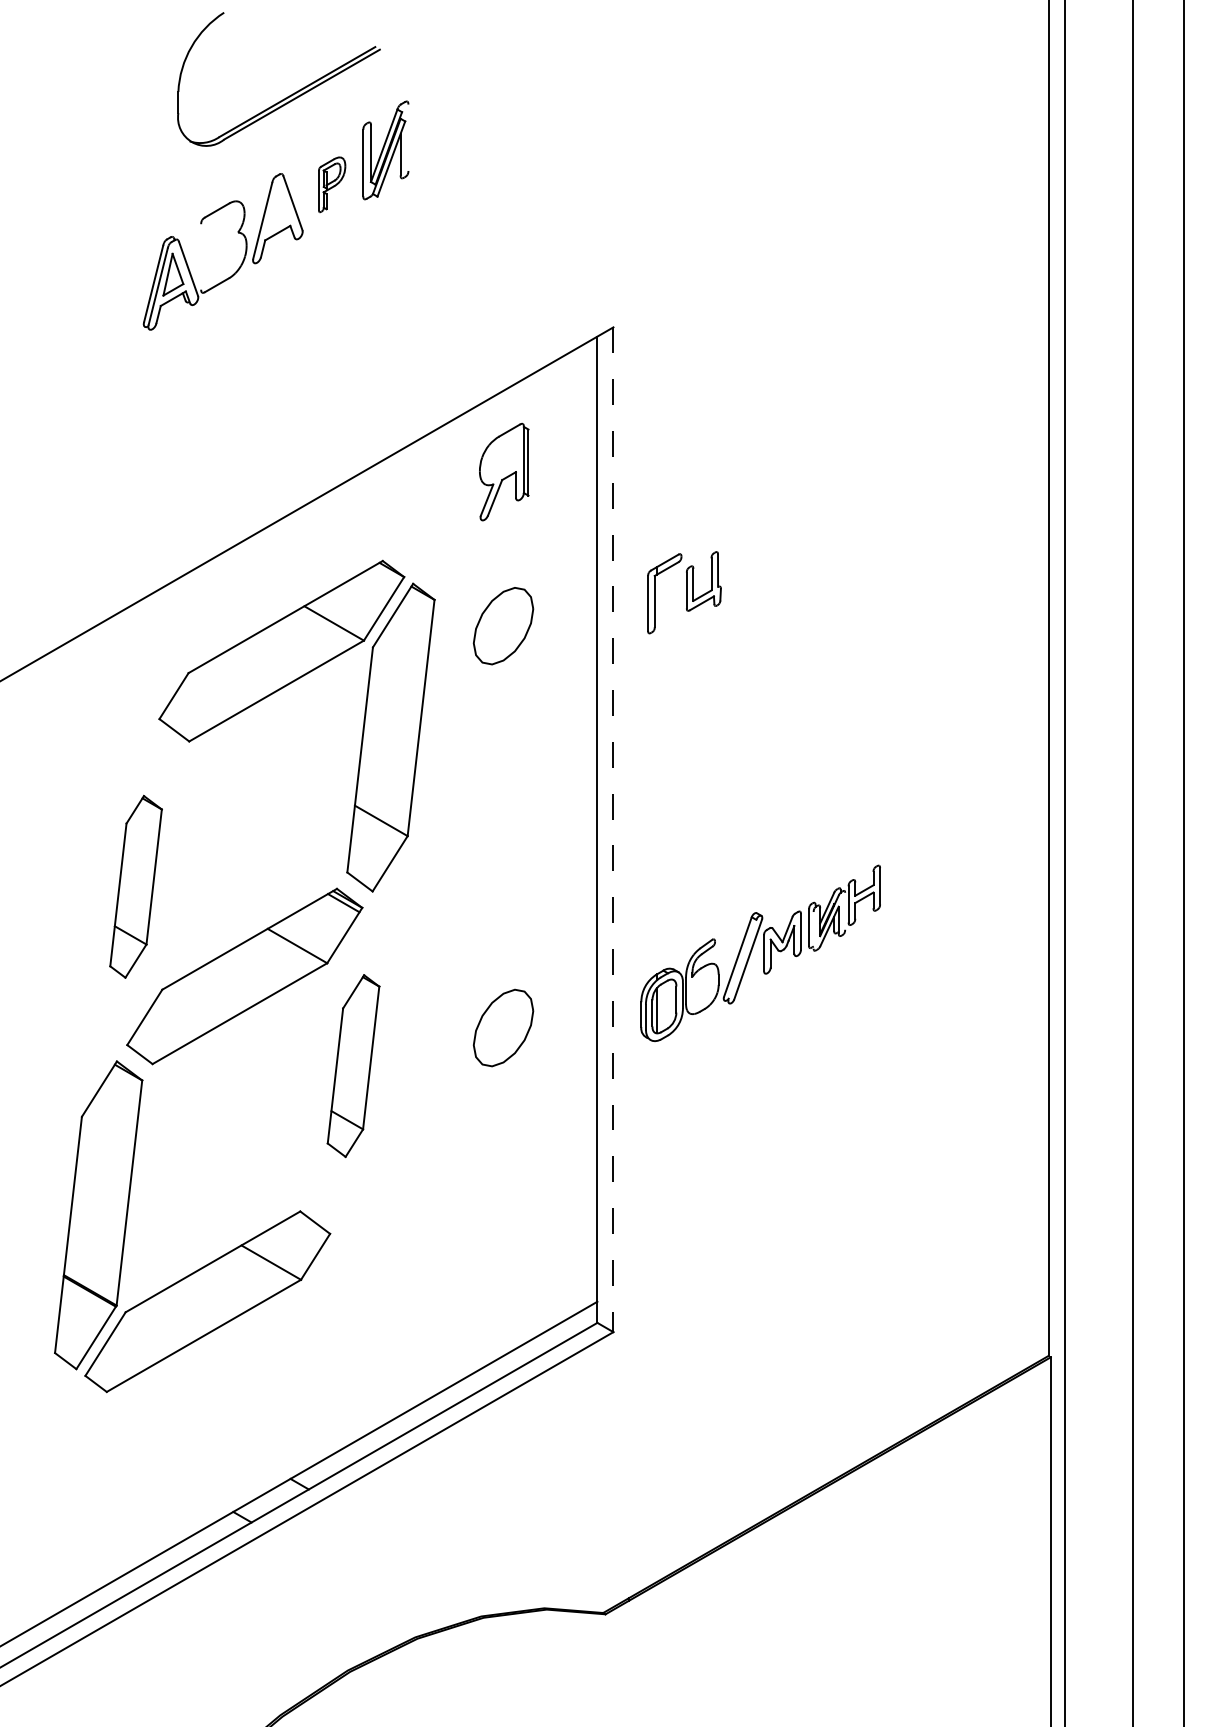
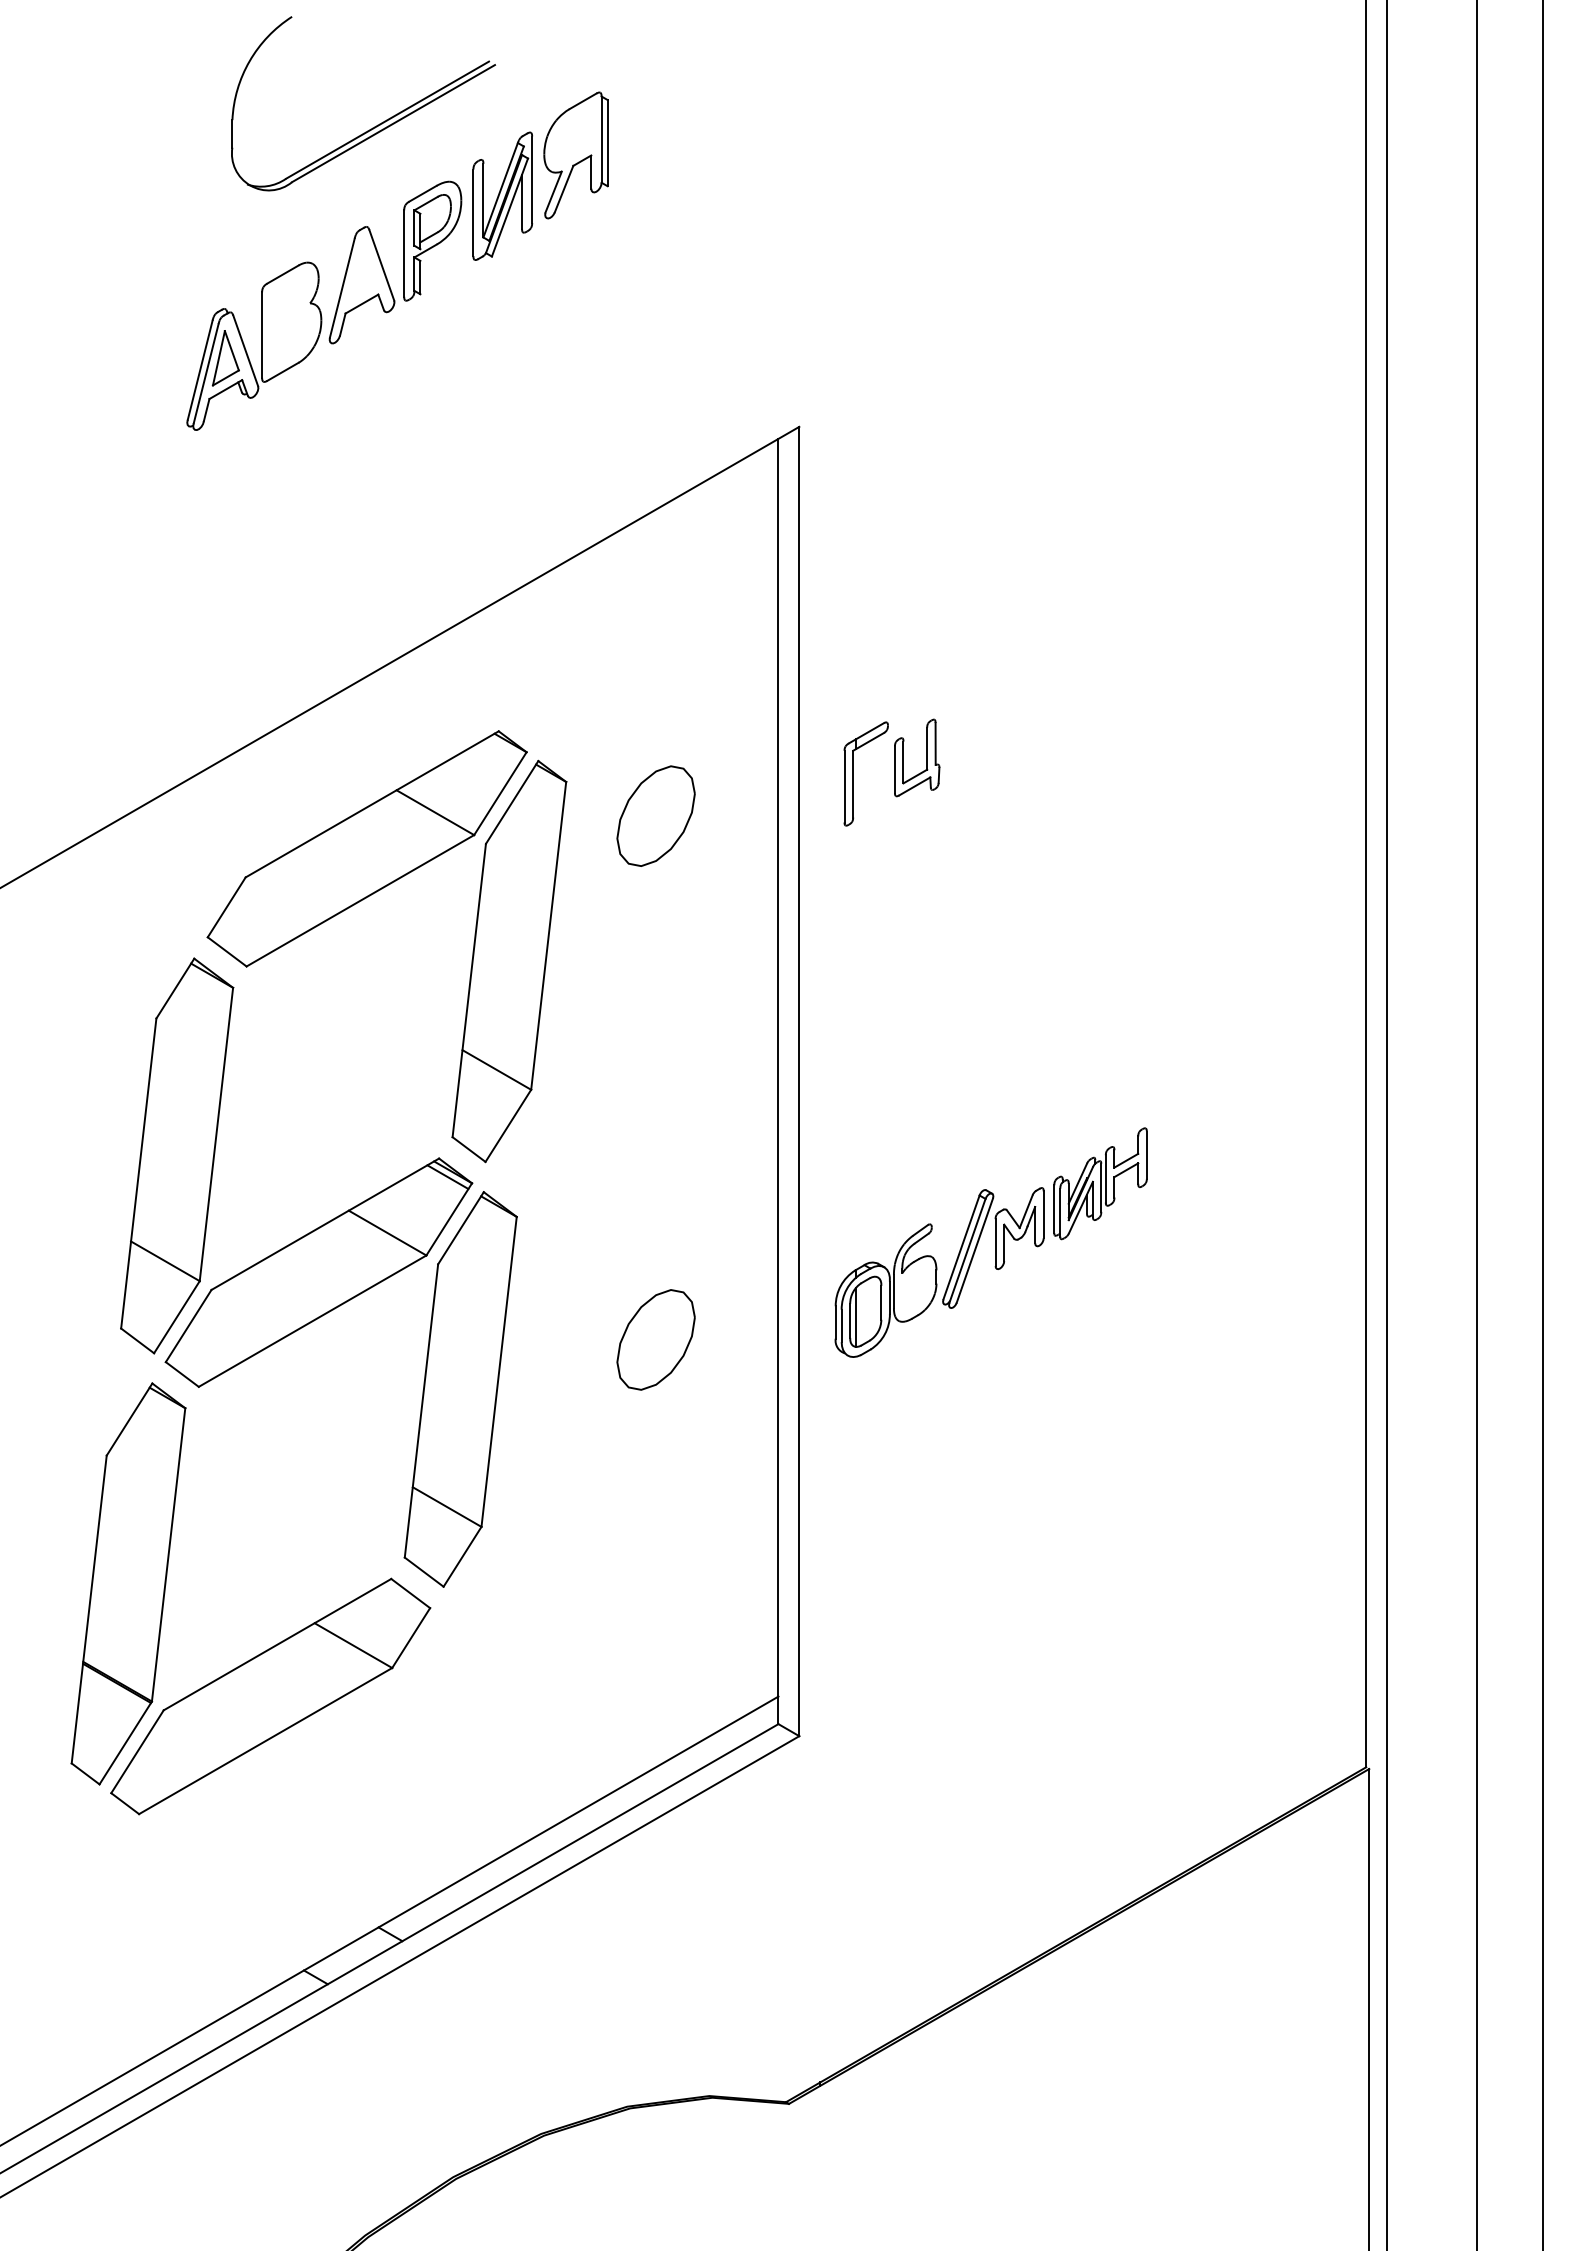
line: (408, 137) -> (532, 179), added
part: (331, 184) -> (432, 240), size x1.67
line: (201, 256) -> (262, 334), added
part: (503, 472) -> (575, 155), moved
line: (613, 829) -> (799, 1081), dashed -> solid
part: (136, 886) -> (177, 1155), size x1.67
line: (845, 911) -> (1101, 1187), added
line: (813, 930) -> (1060, 1212), added
line: (742, 959) -> (967, 1250), added
part: (353, 1066) -> (460, 1389), size x1.67

